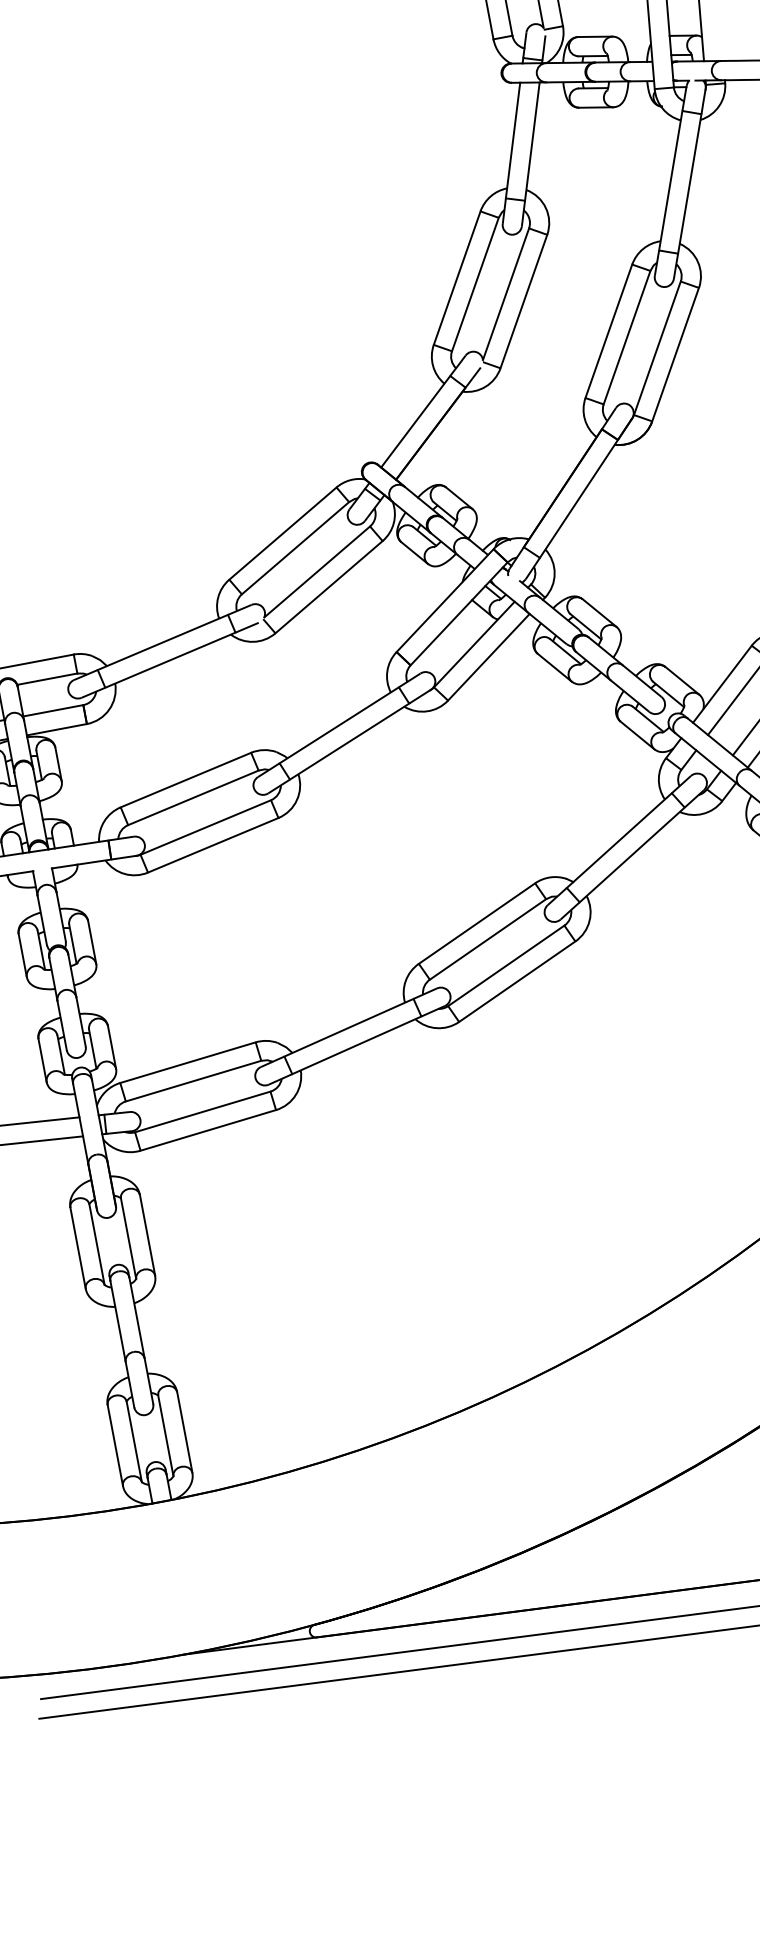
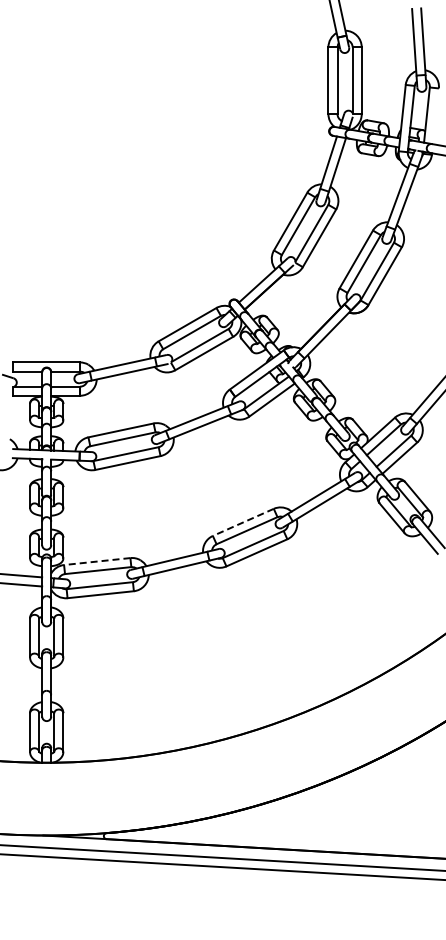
line: (475, 924) -> (242, 522), solid -> dashed
line: (186, 1062) -> (96, 561), solid -> dashed

